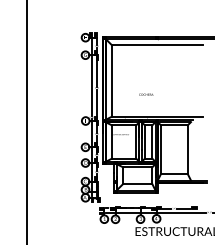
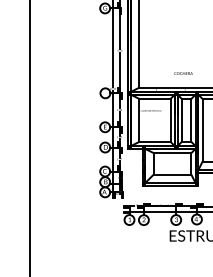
text: (146, 94) -> (183, 73), moved

